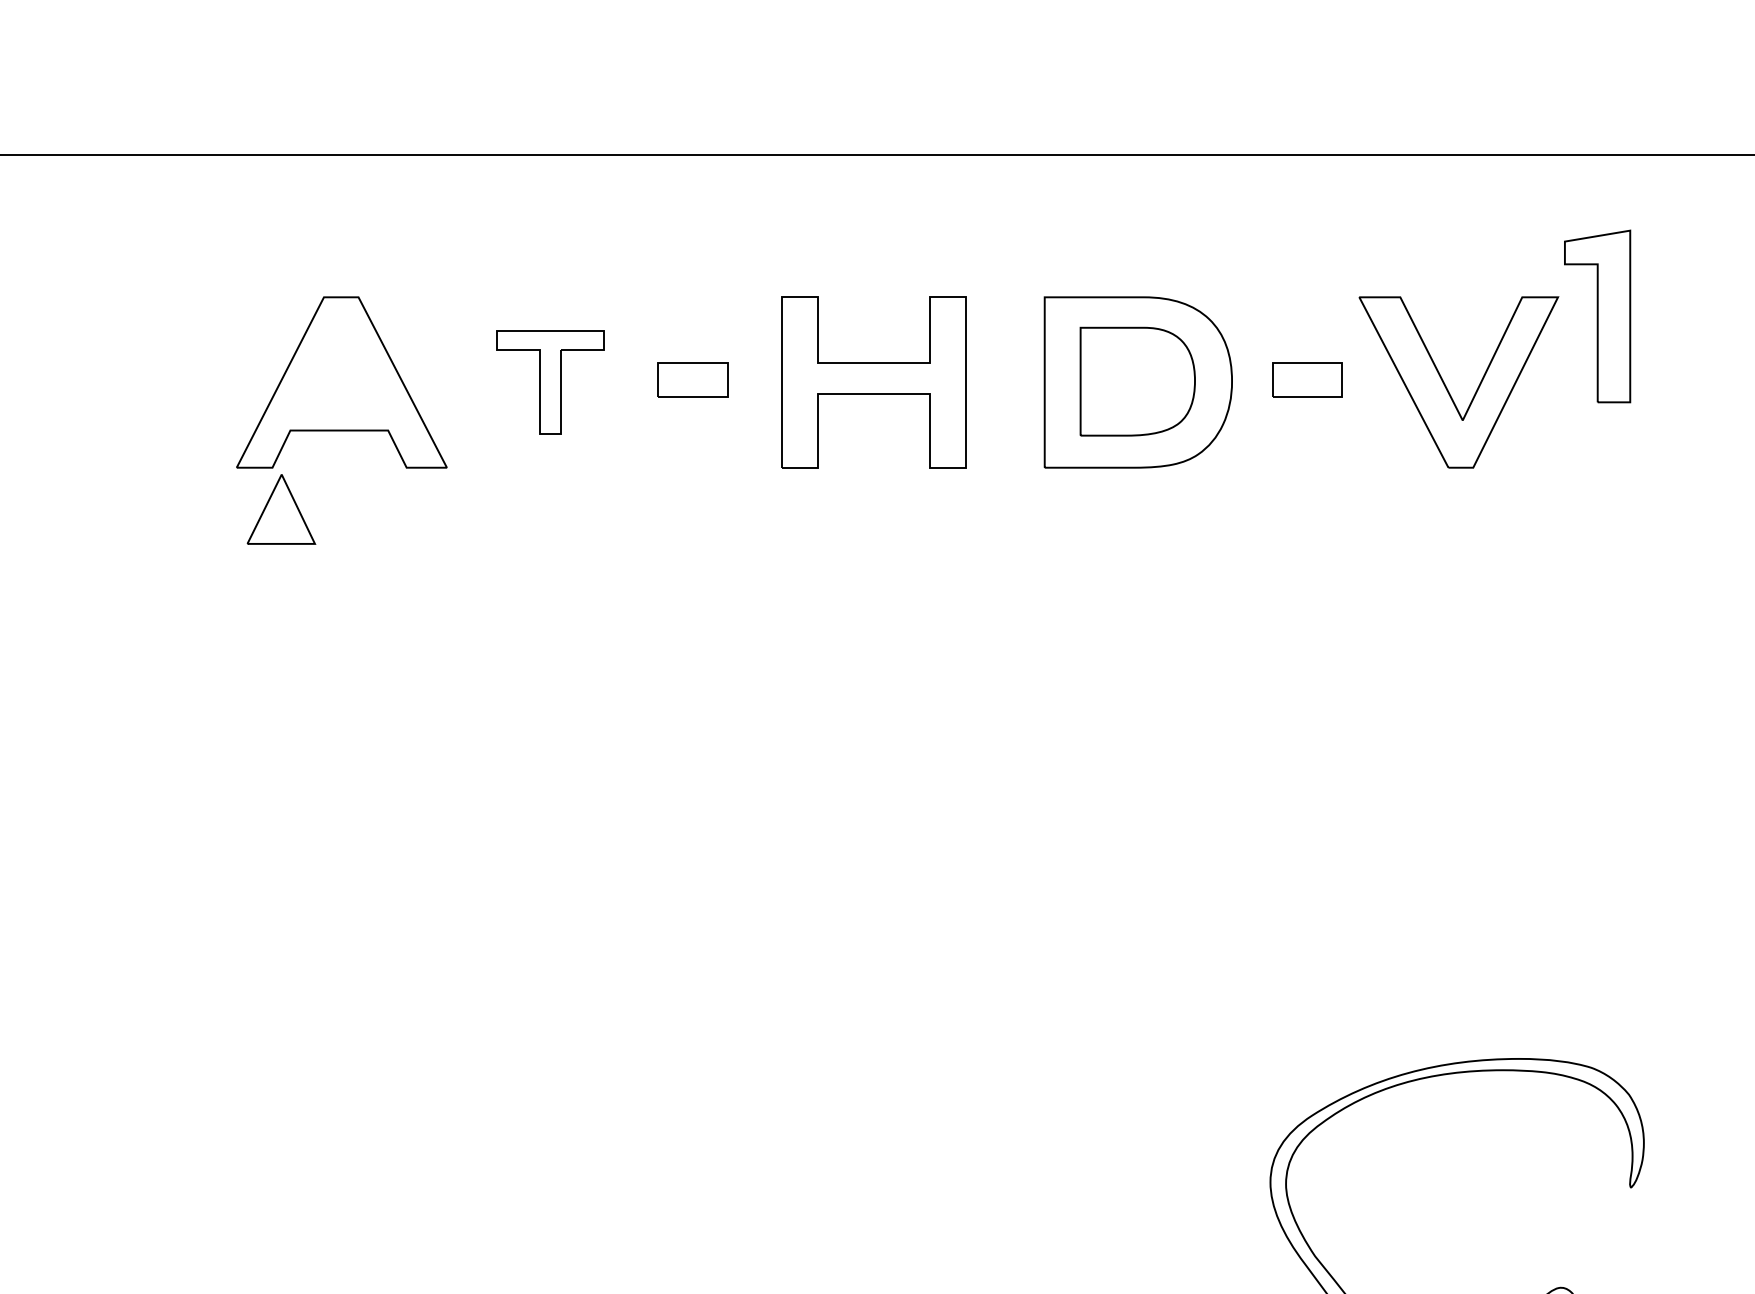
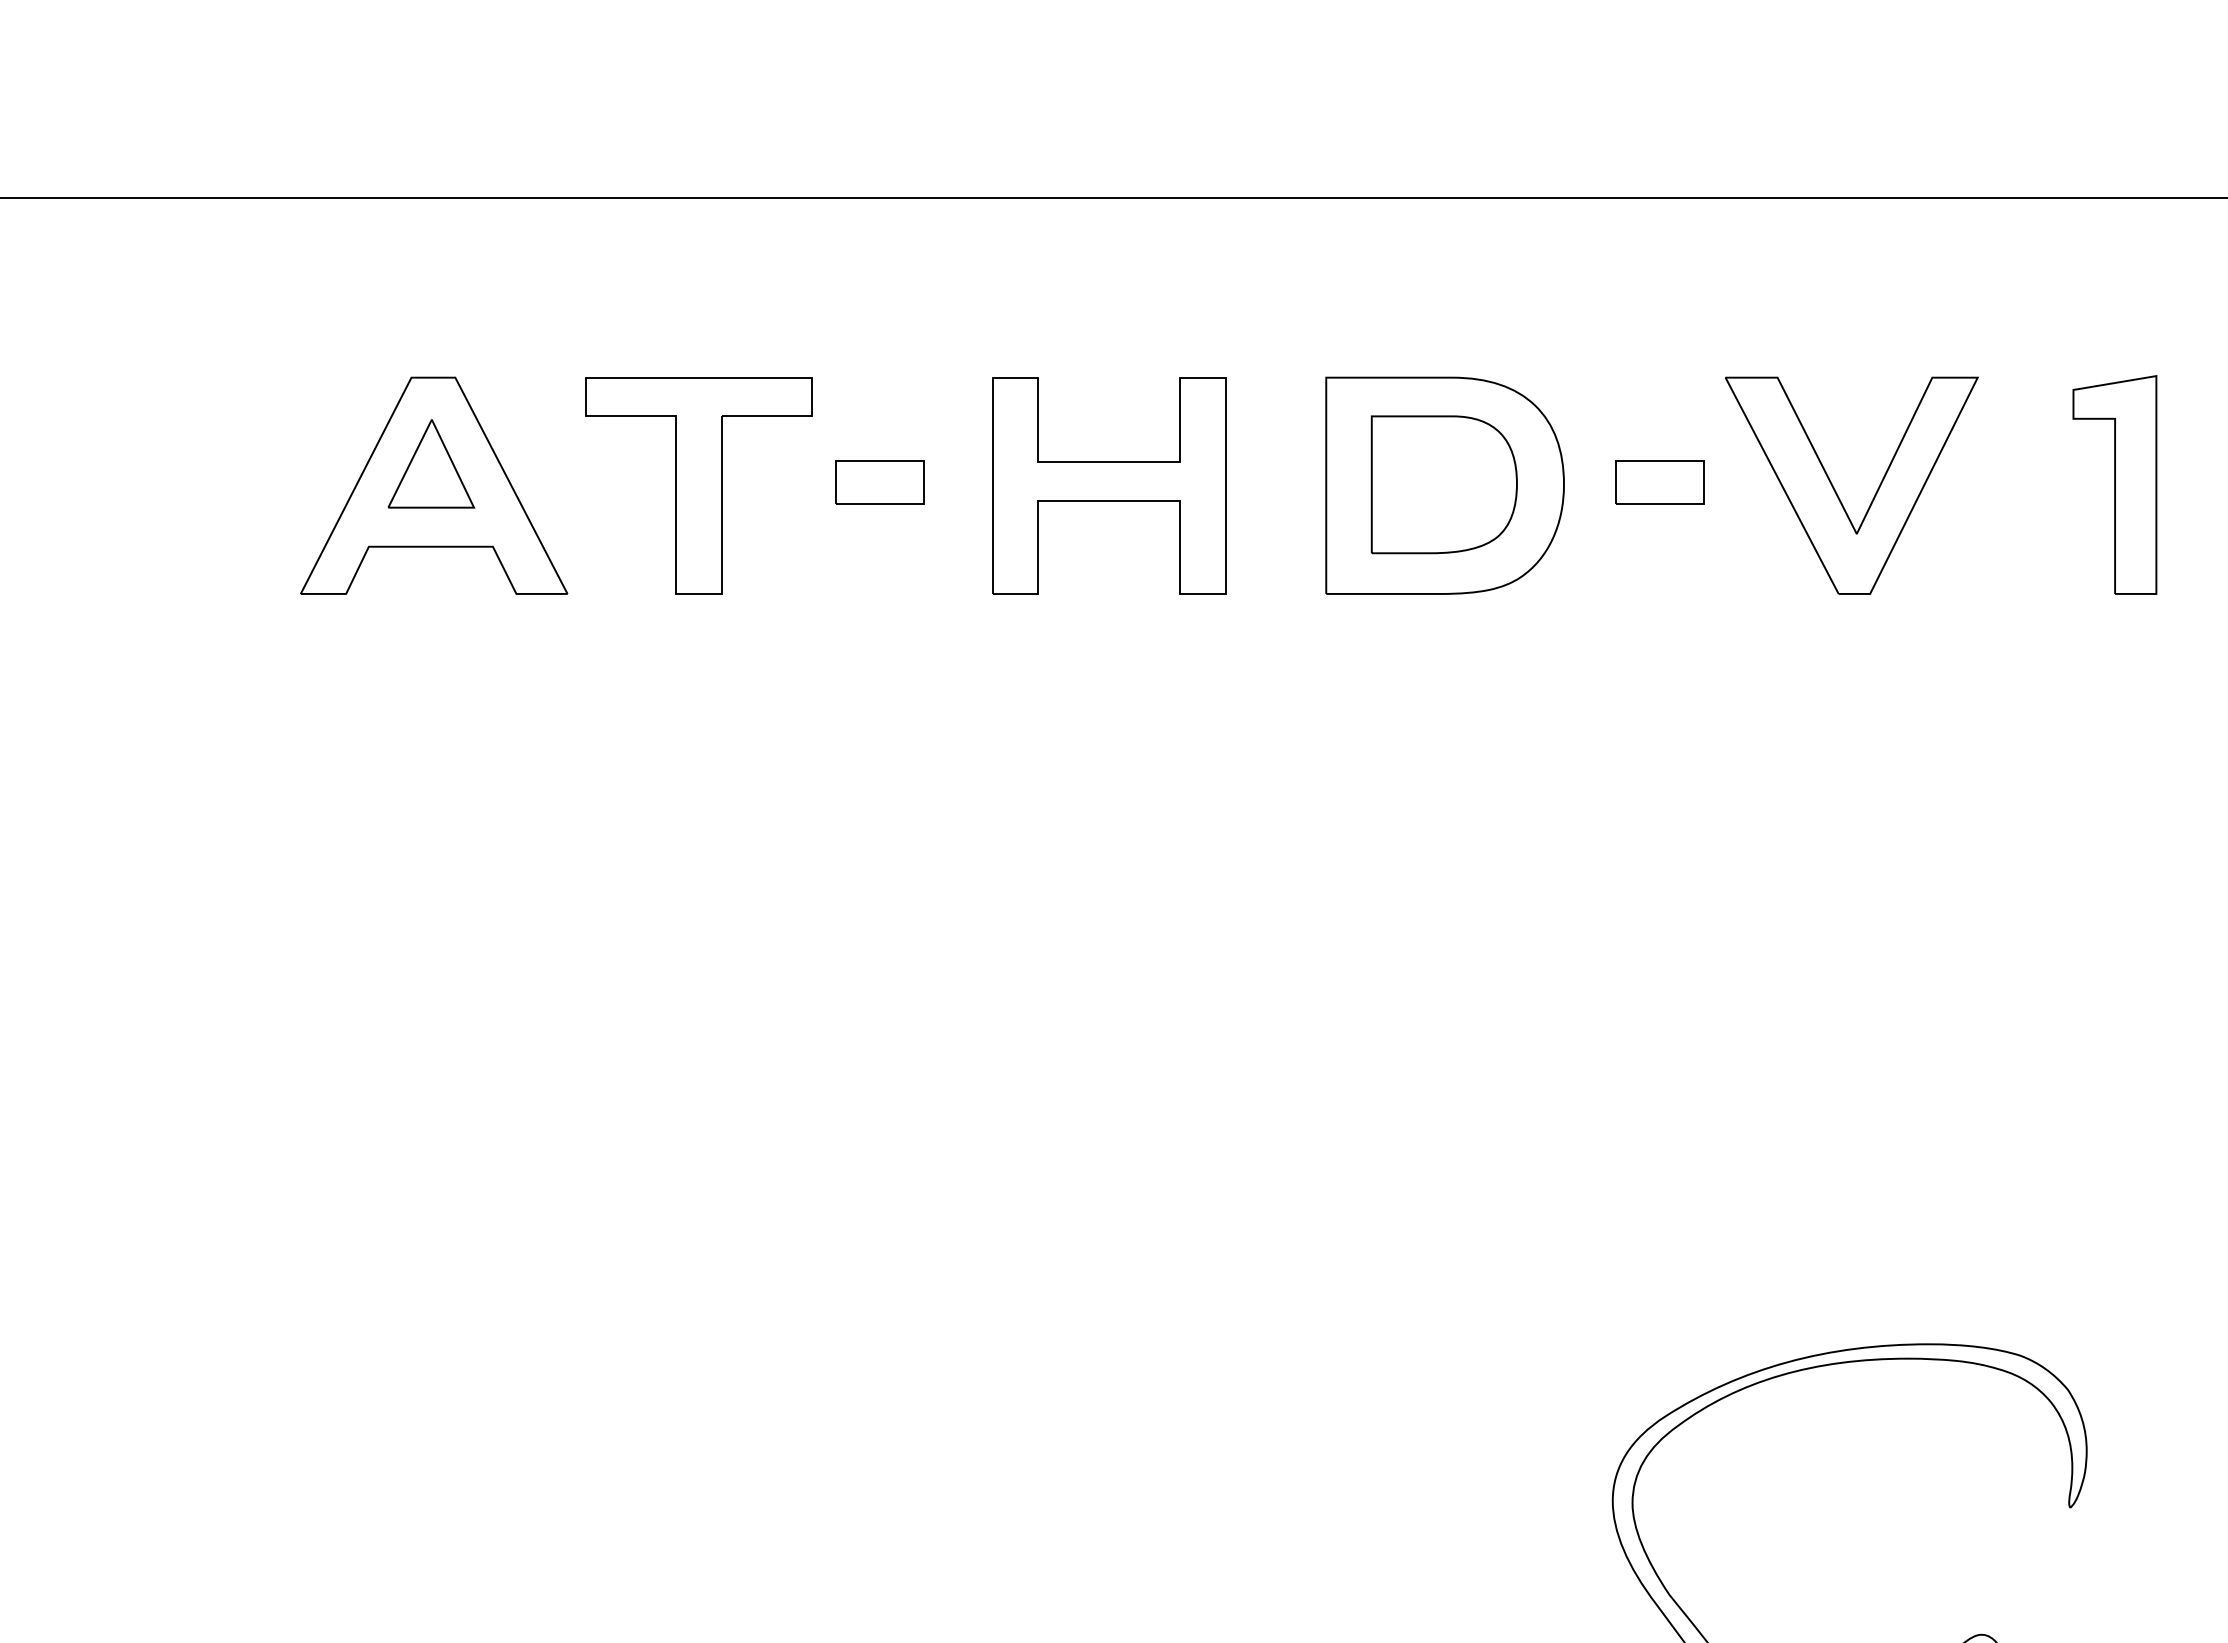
part: (1597, 316) -> (2114, 484), moved
part: (550, 382) -> (698, 485), size x1.67
part: (281, 509) -> (431, 463), moved

